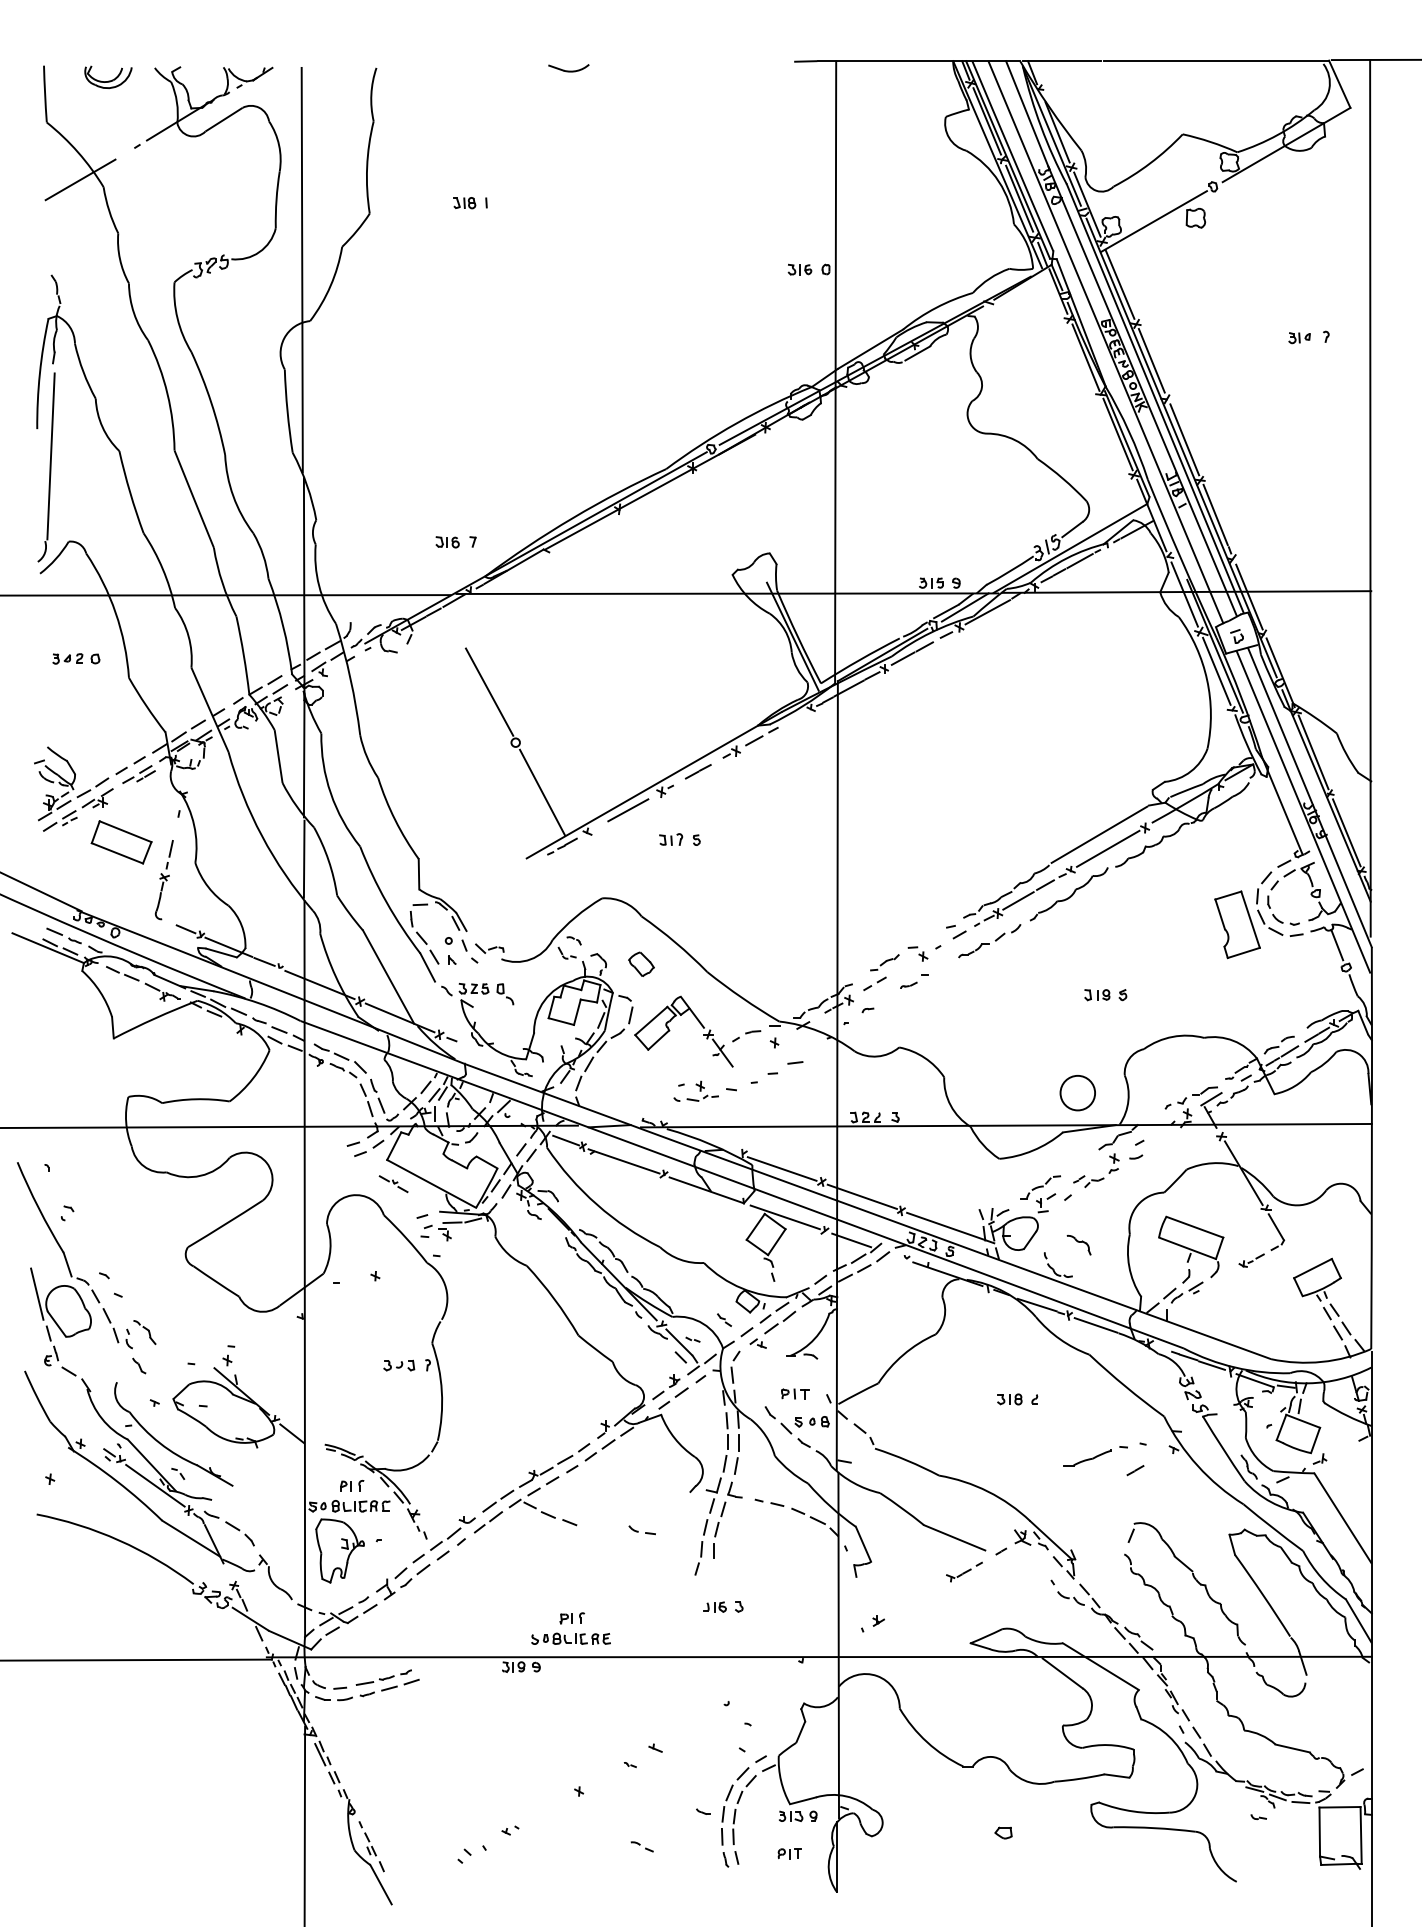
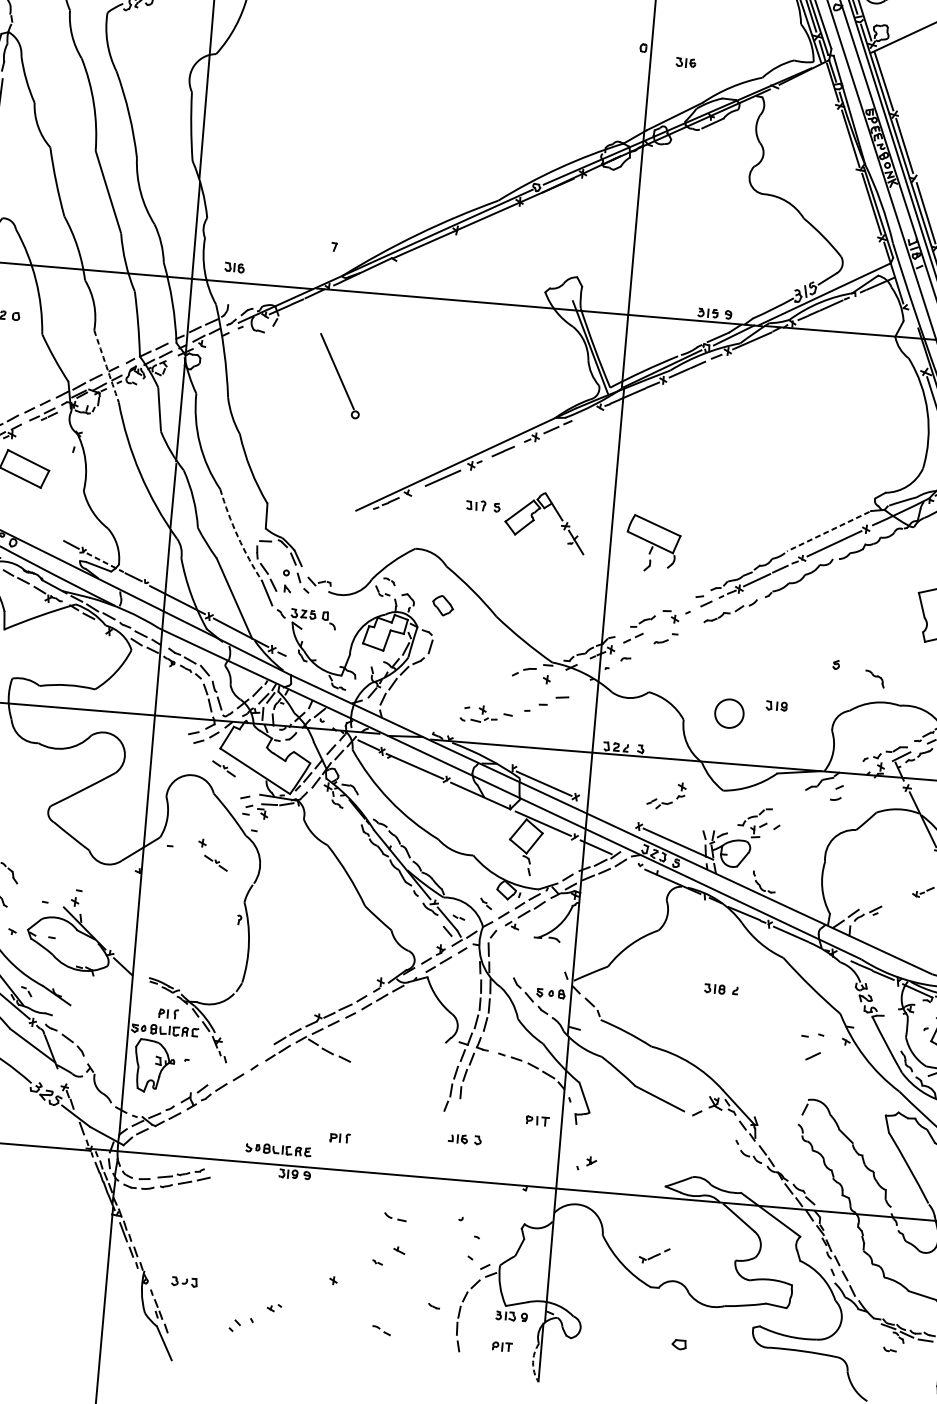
part: (799, 269) -> (685, 62), moved
part: (447, 542) -> (234, 267), moved
line: (1184, 594) -> (915, 340), removed
arc: (209, 709) -> (106, 366), solid -> dashed
line: (542, 792) -> (373, 457), removed
line: (1099, 835) -> (828, 532), solid -> dashed
part: (163, 880) -> (56, 503), removed
arc: (386, 902) -> (237, 537), solid -> dashed
line: (229, 947) -> (105, 562), solid -> dashed
part: (1097, 995) -> (776, 706), moved
part: (670, 1030) -> (534, 520), moved
circle: (1077, 1093) -> (729, 713), moved
part: (1100, 1178) -> (669, 802), moved
line: (861, 1196) -> (607, 811), removed
part: (1078, 1245) -> (874, 679), moved
part: (1191, 1249) -> (653, 543), moved
part: (393, 1299) -> (215, 863), added
part: (399, 1365) -> (184, 1282), moved
part: (795, 1393) -> (537, 1120), moved
part: (1087, 1457) -> (774, 1042), removed
part: (641, 1530) -> (394, 1217), moved
part: (443, 1539) -> (239, 1064), removed
part: (964, 1571) -> (654, 1255), moved
part: (570, 1638) -> (278, 1149), moved
part: (724, 1815) -> (451, 1310), removed
arc: (828, 1869) -> (532, 1362), solid -> dashed

